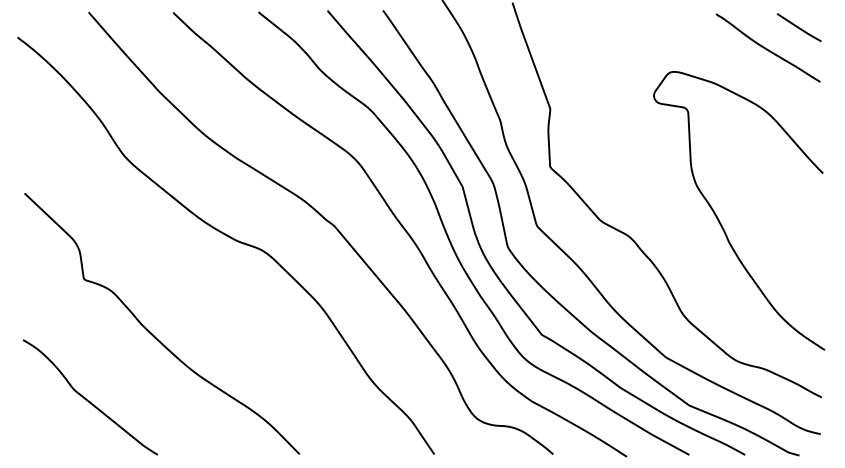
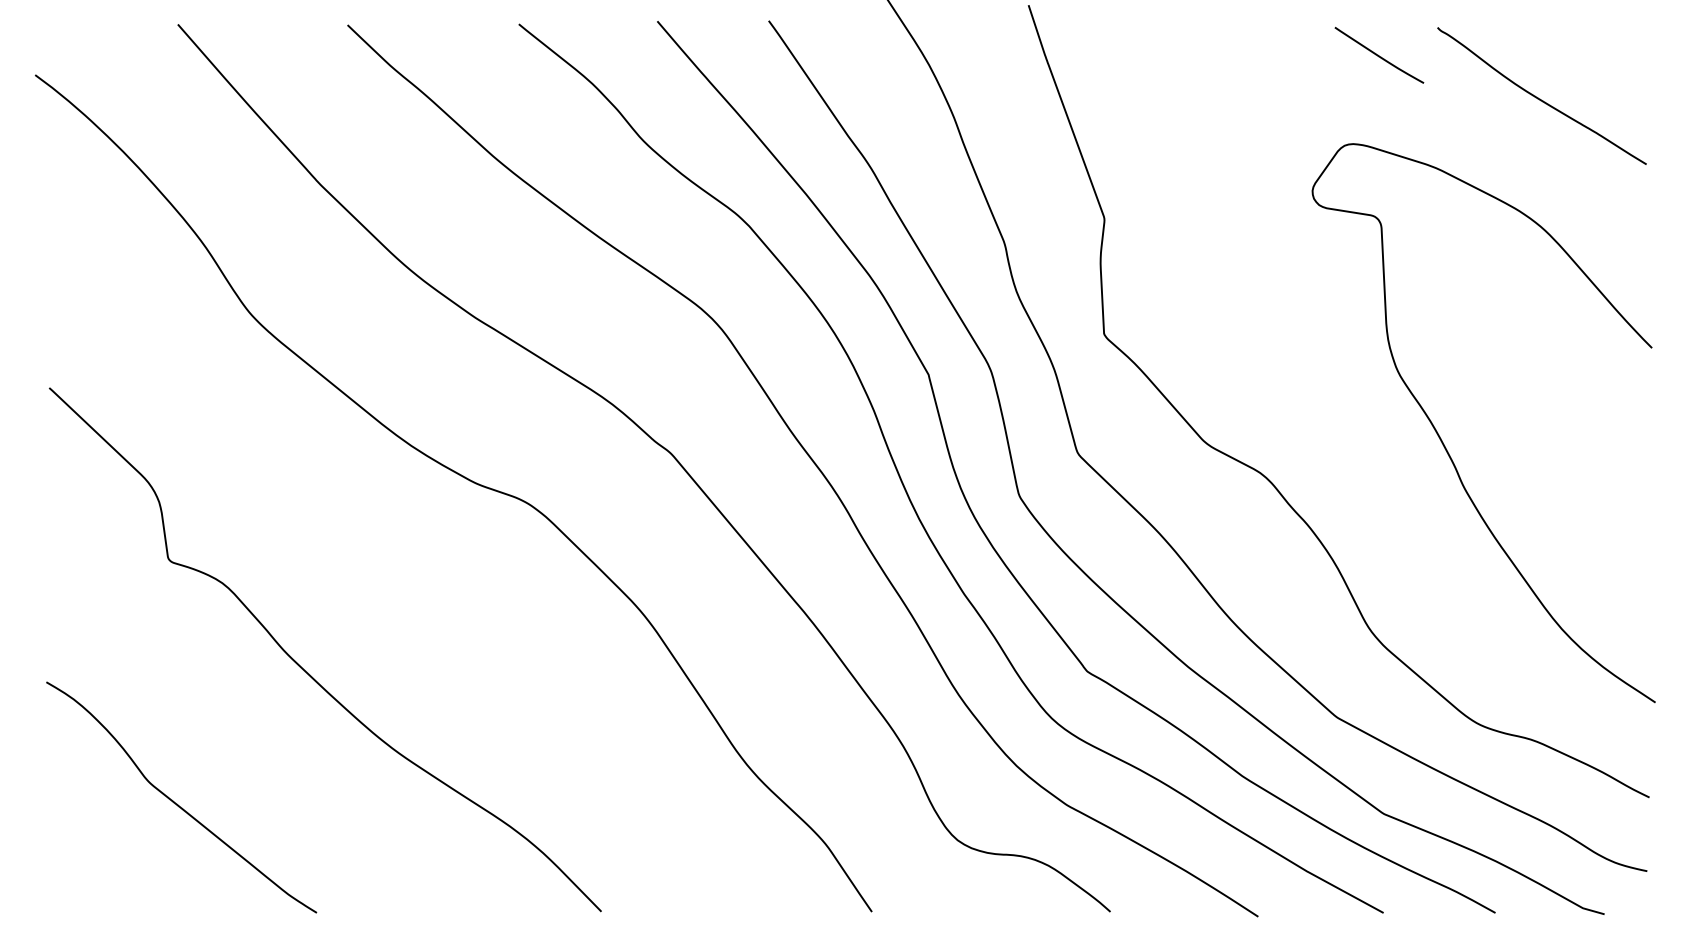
line: (798, 27) -> (1377, 55), moved

